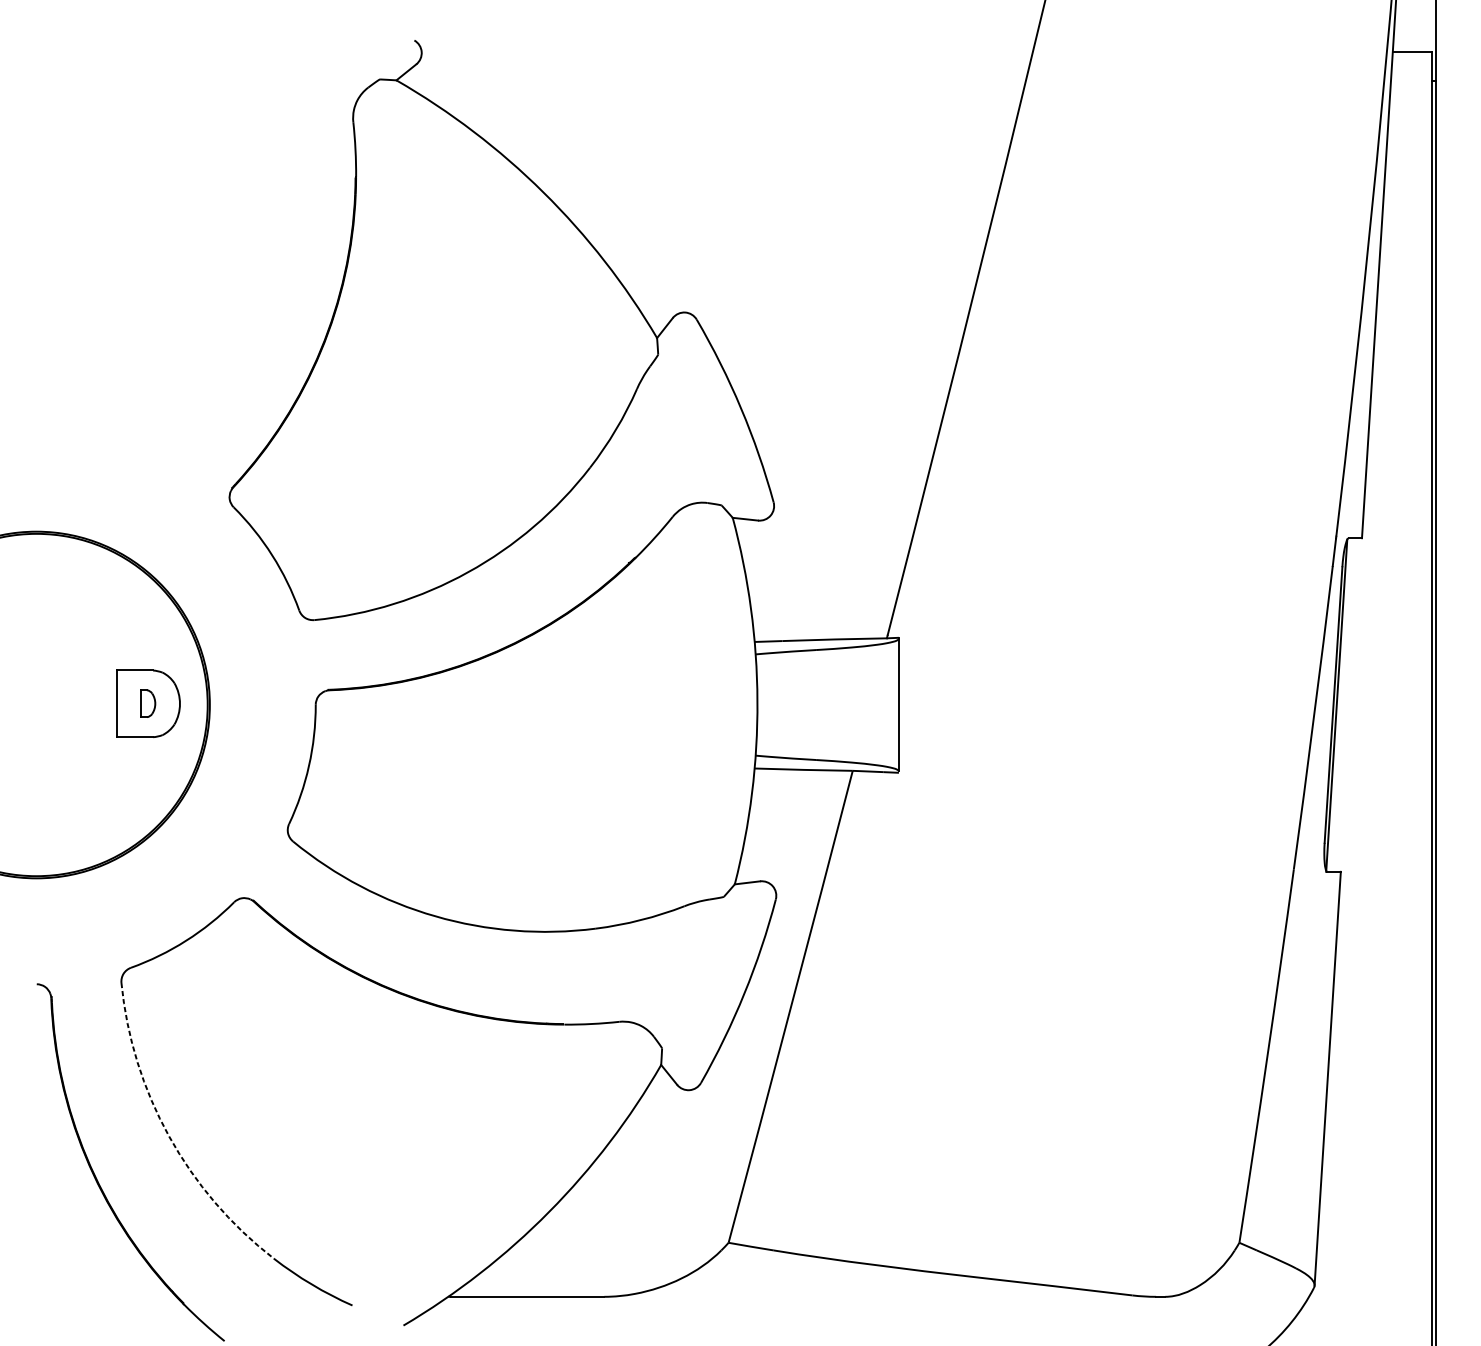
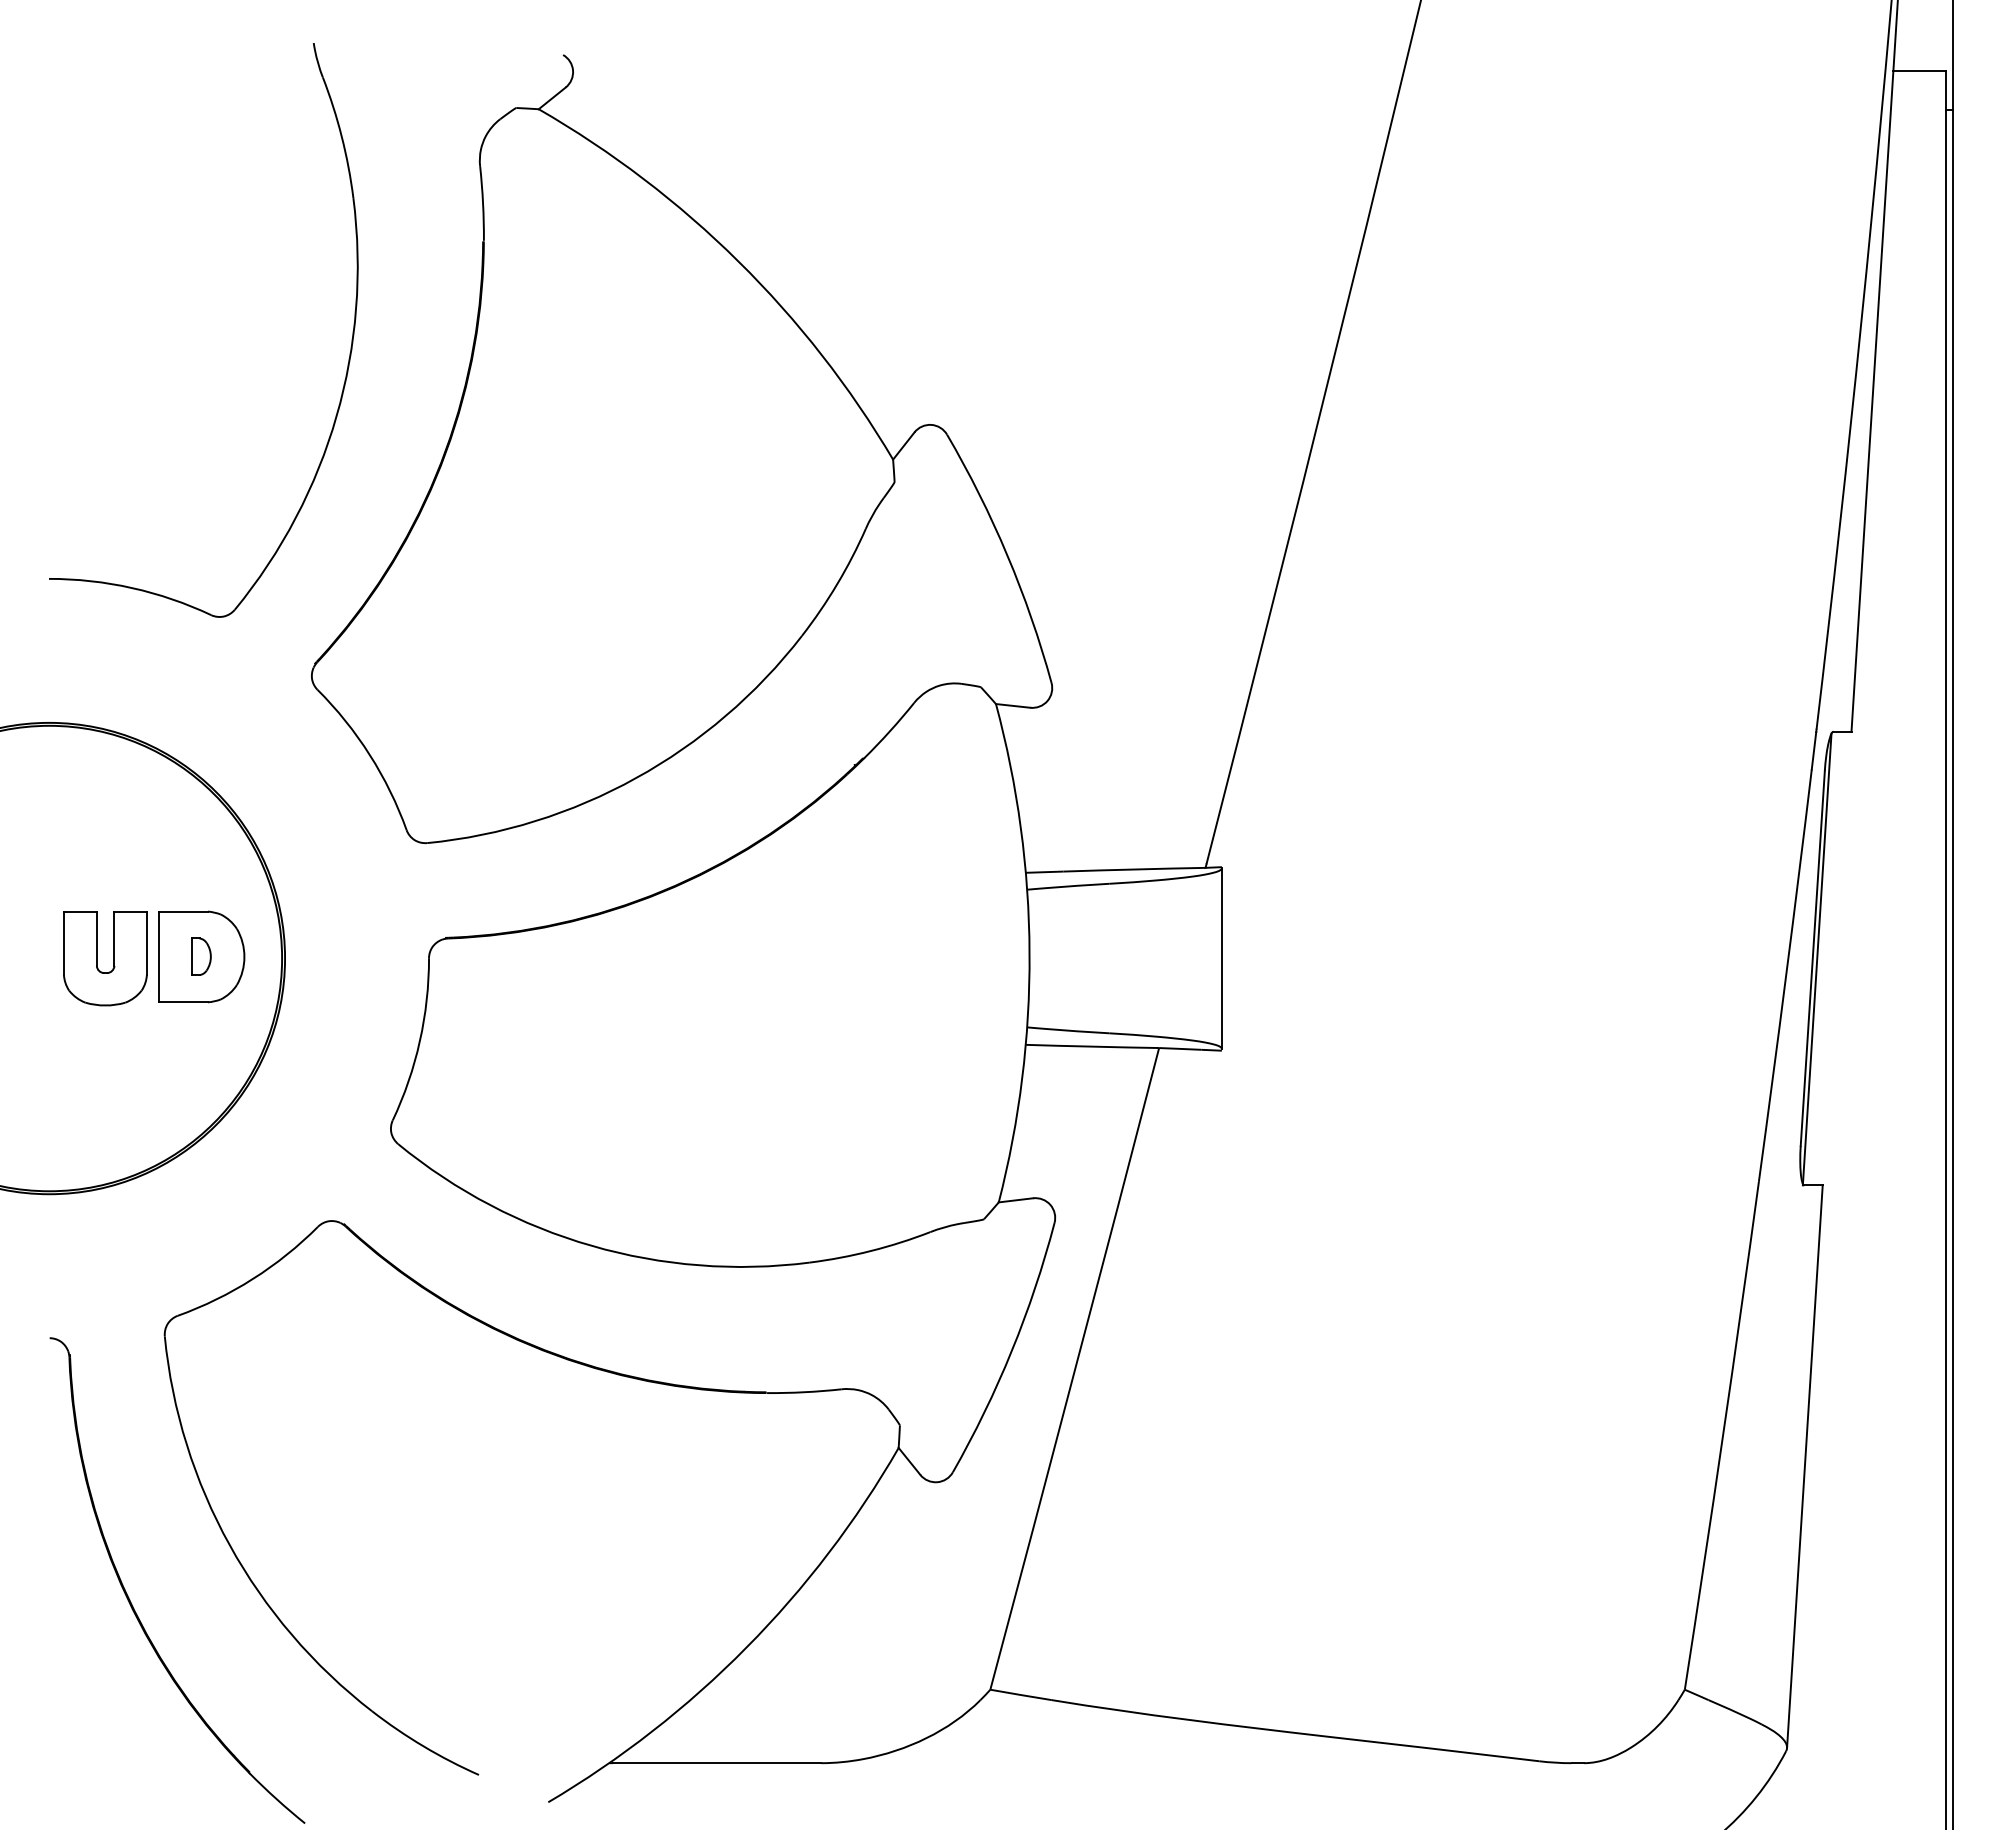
part: (256, 263) -> (348, 358), added
part: (71, 704) -> (97, 958), added
arc: (169, 1136) -> (229, 1545), dashed -> solid

